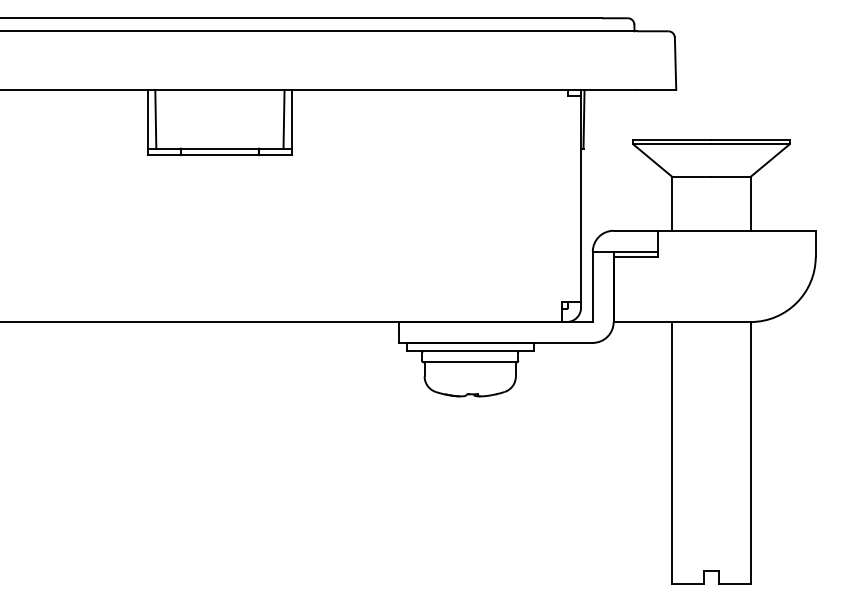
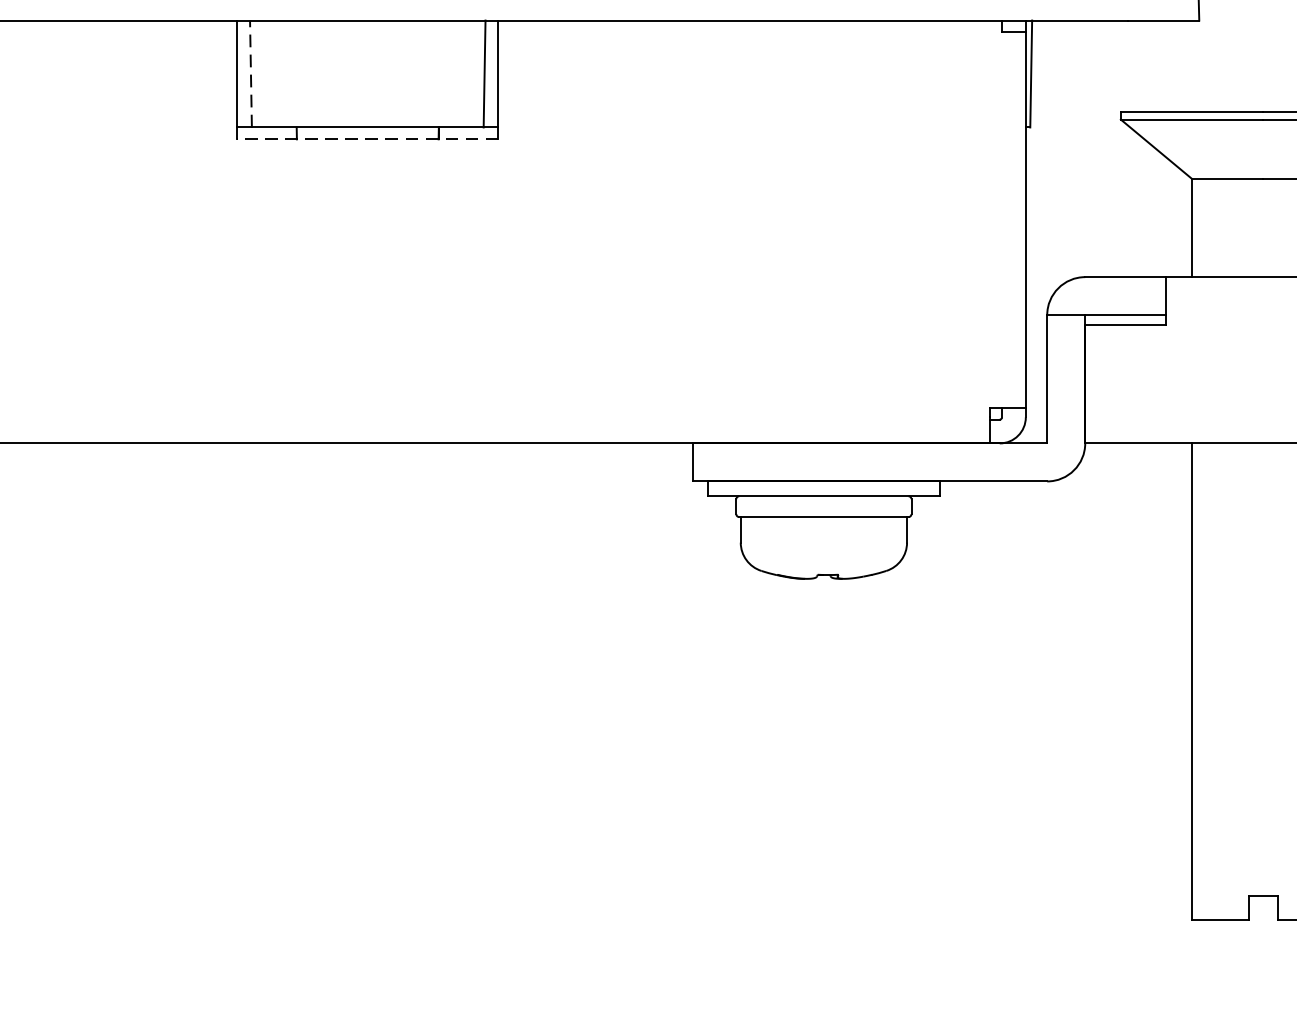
line: (155, 118) -> (250, 72), solid -> dashed
line: (219, 155) -> (367, 139), solid -> dashed

